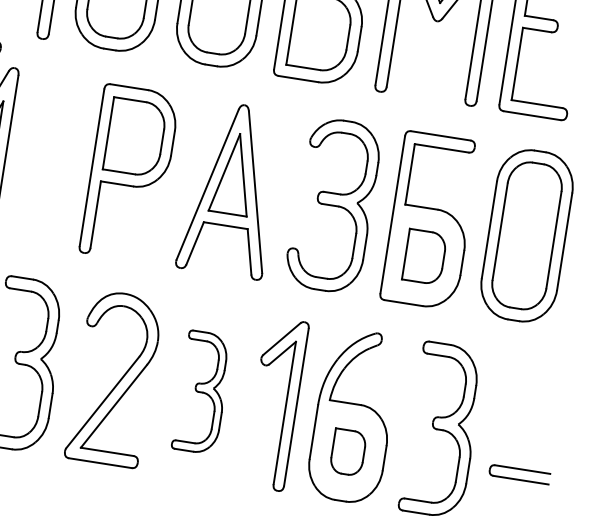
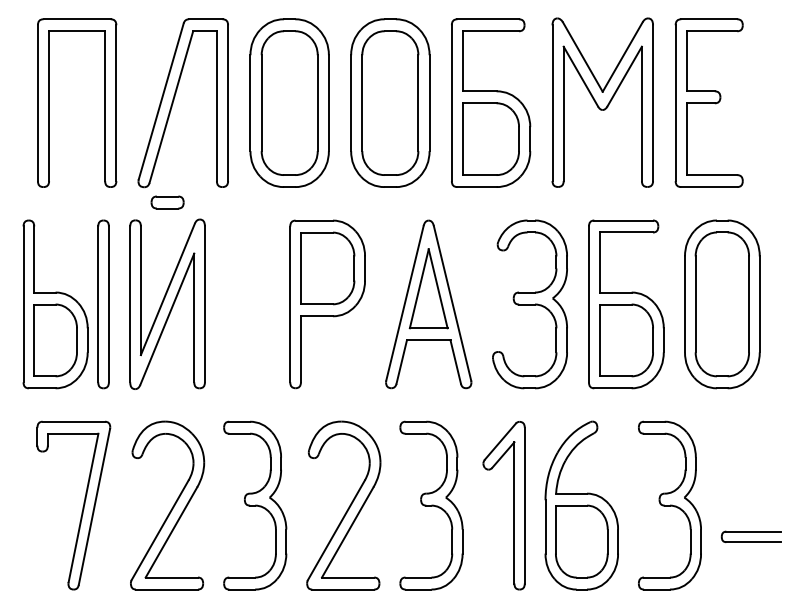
part: (424, 257) -> (626, 340), size x1.43
part: (202, 392) -> (431, 505), size x1.43
part: (347, 452) -> (581, 541), size x1.67

